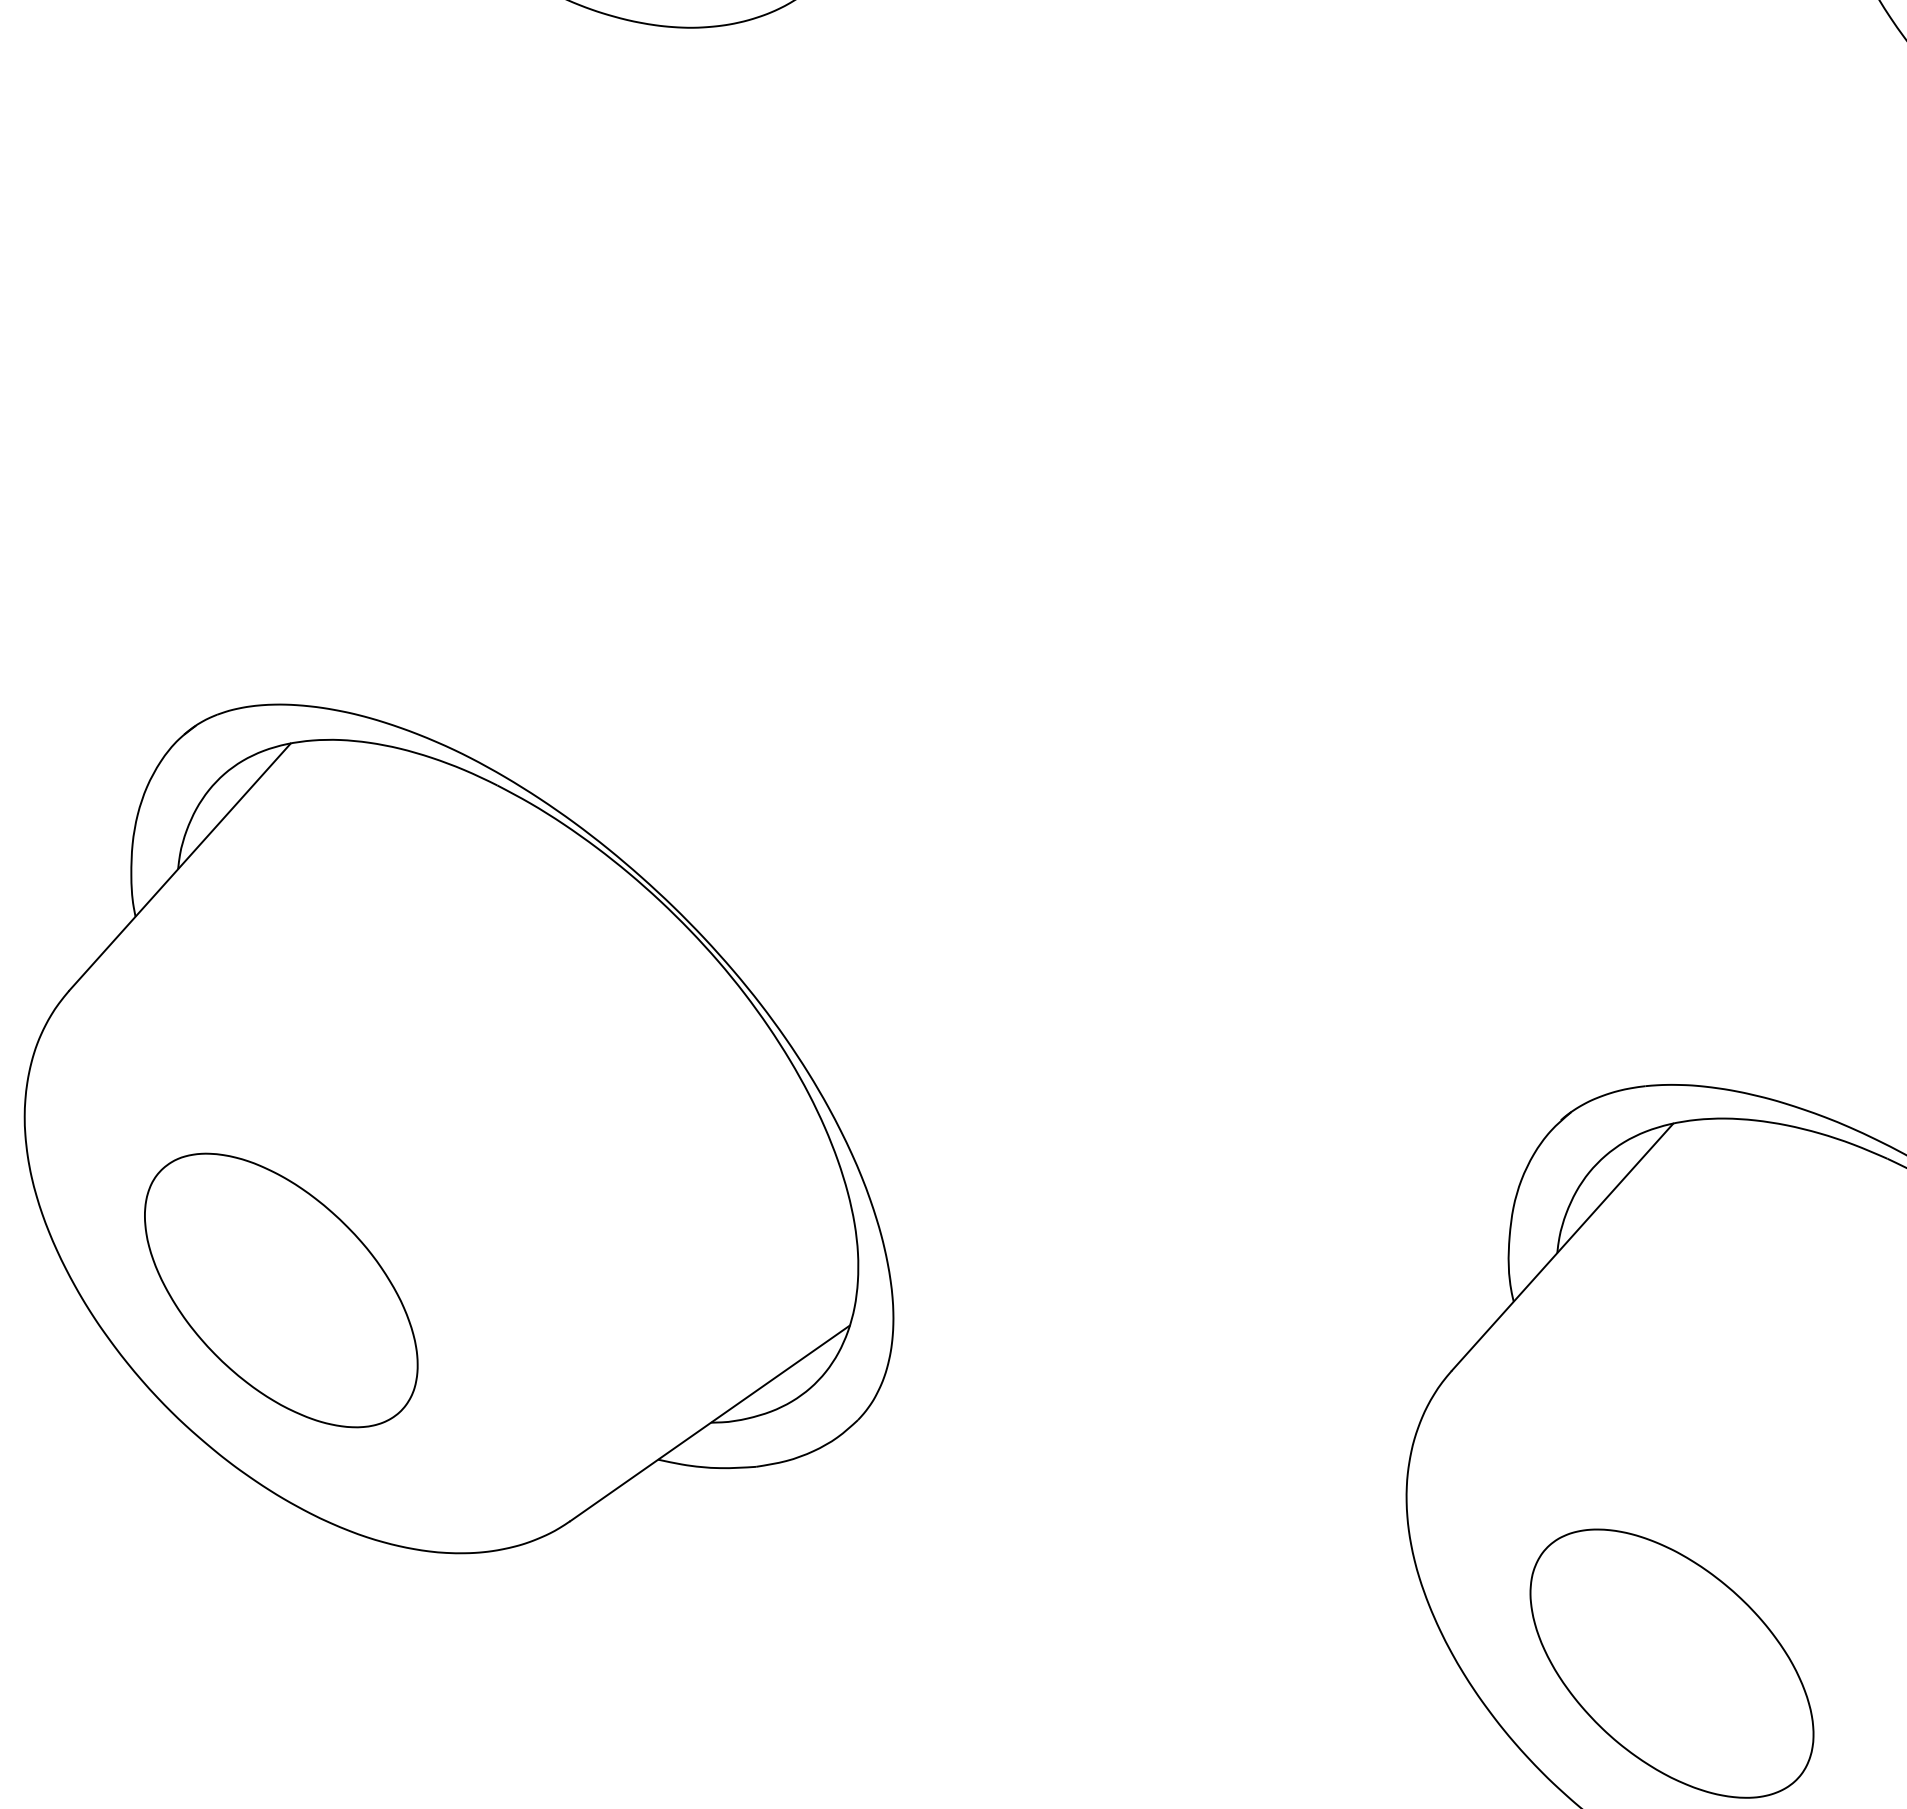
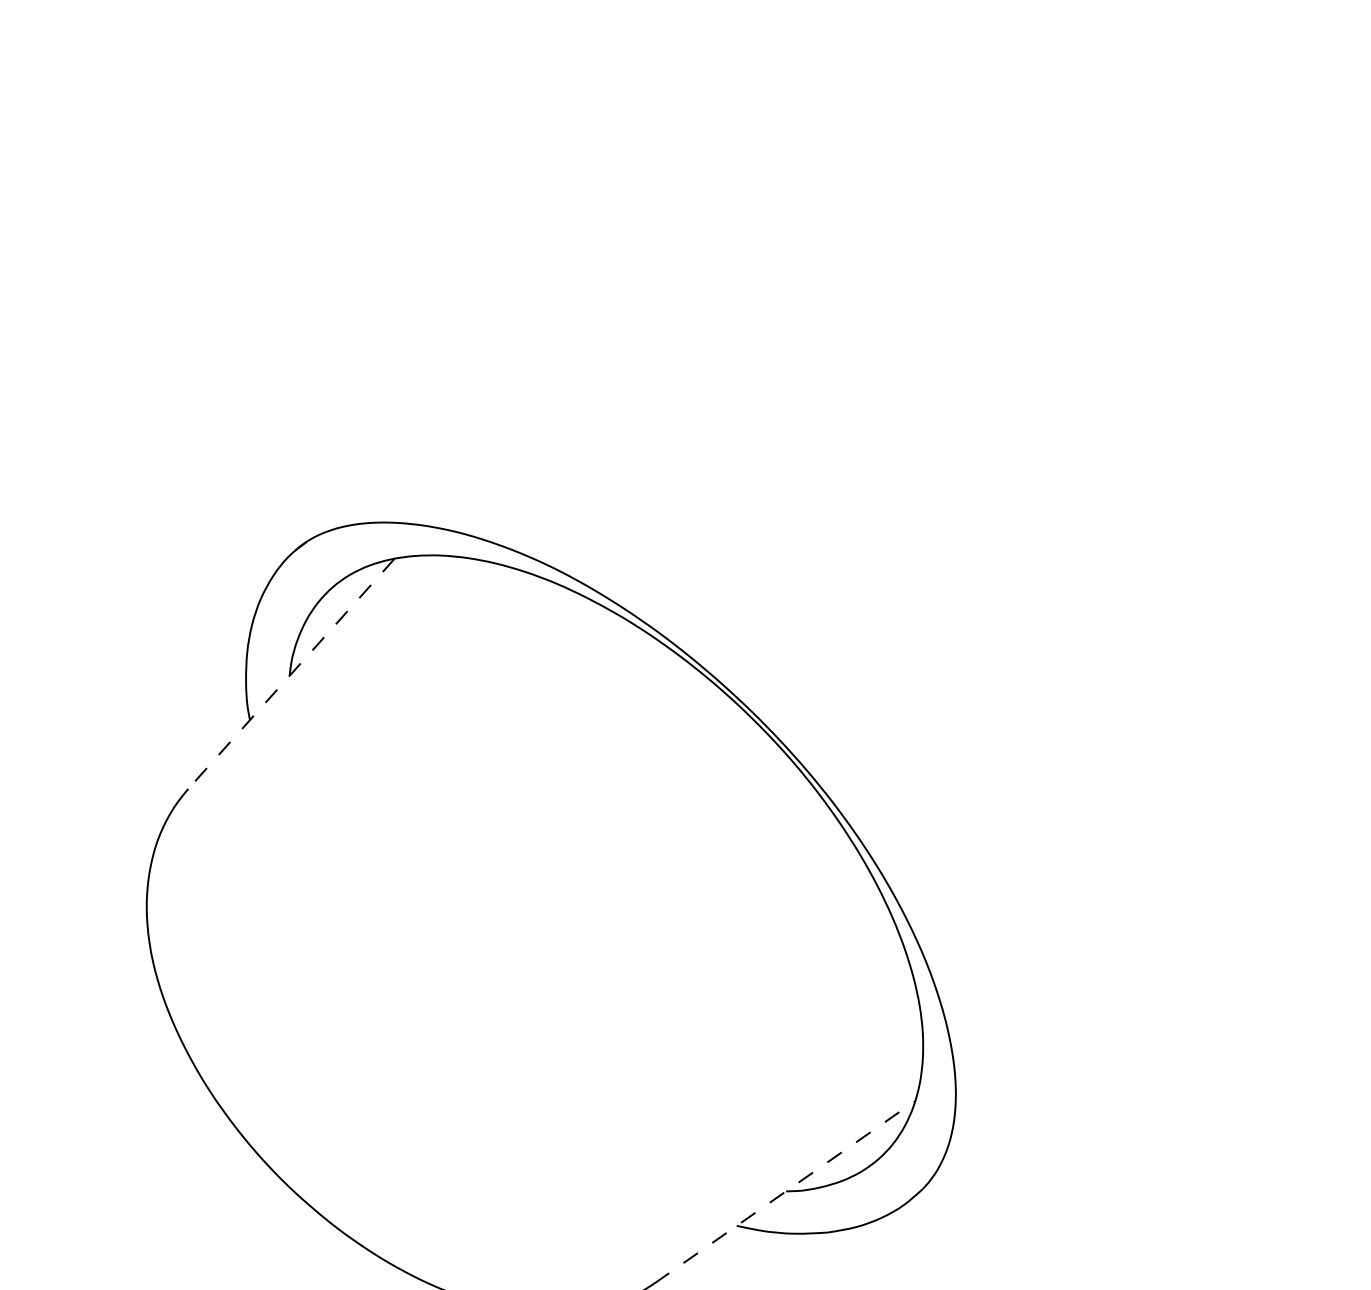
line: (180, 867) -> (291, 674), solid -> dashed
part: (281, 1290) -> (385, 1068), removed
line: (709, 1423) -> (784, 1192), solid -> dashed

